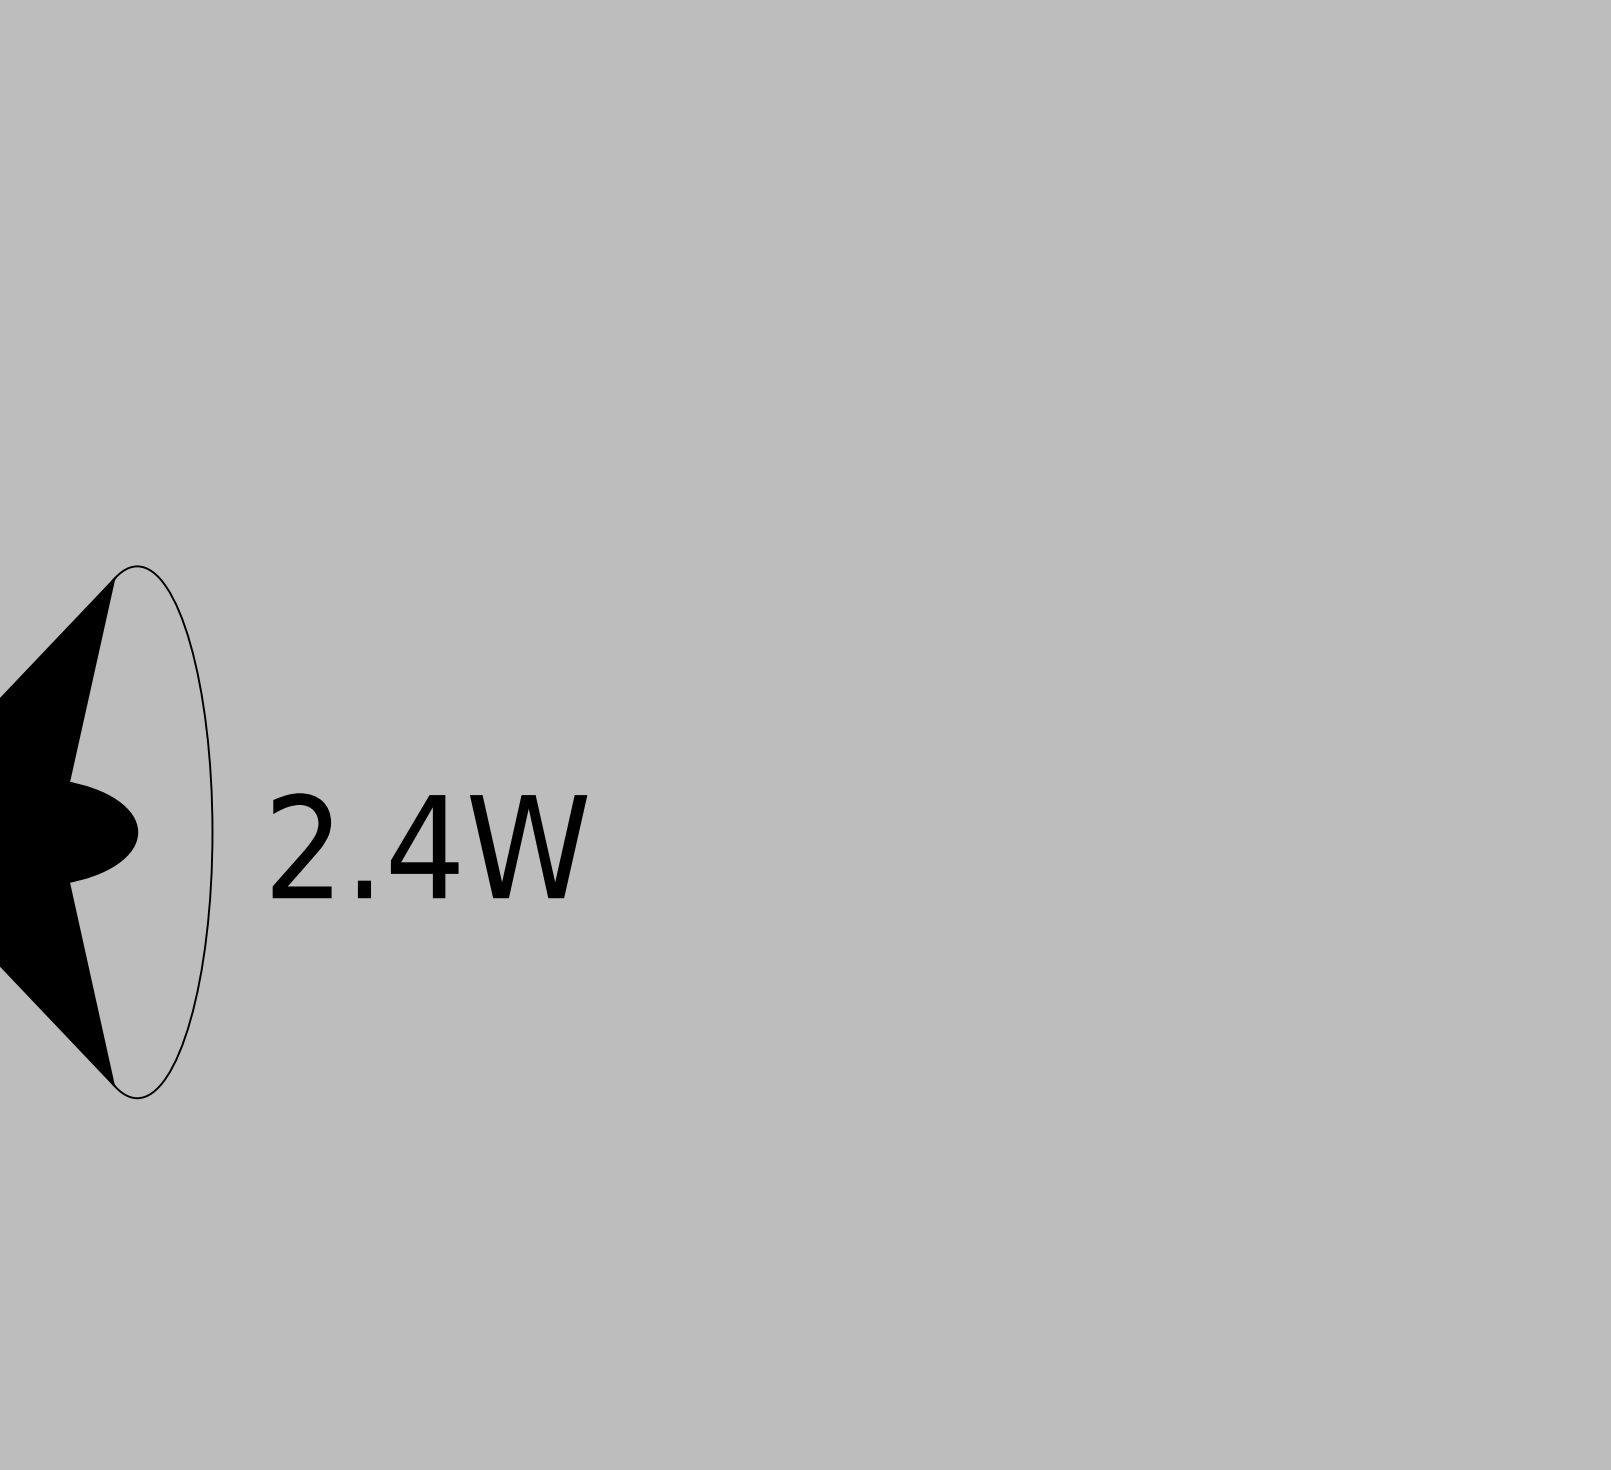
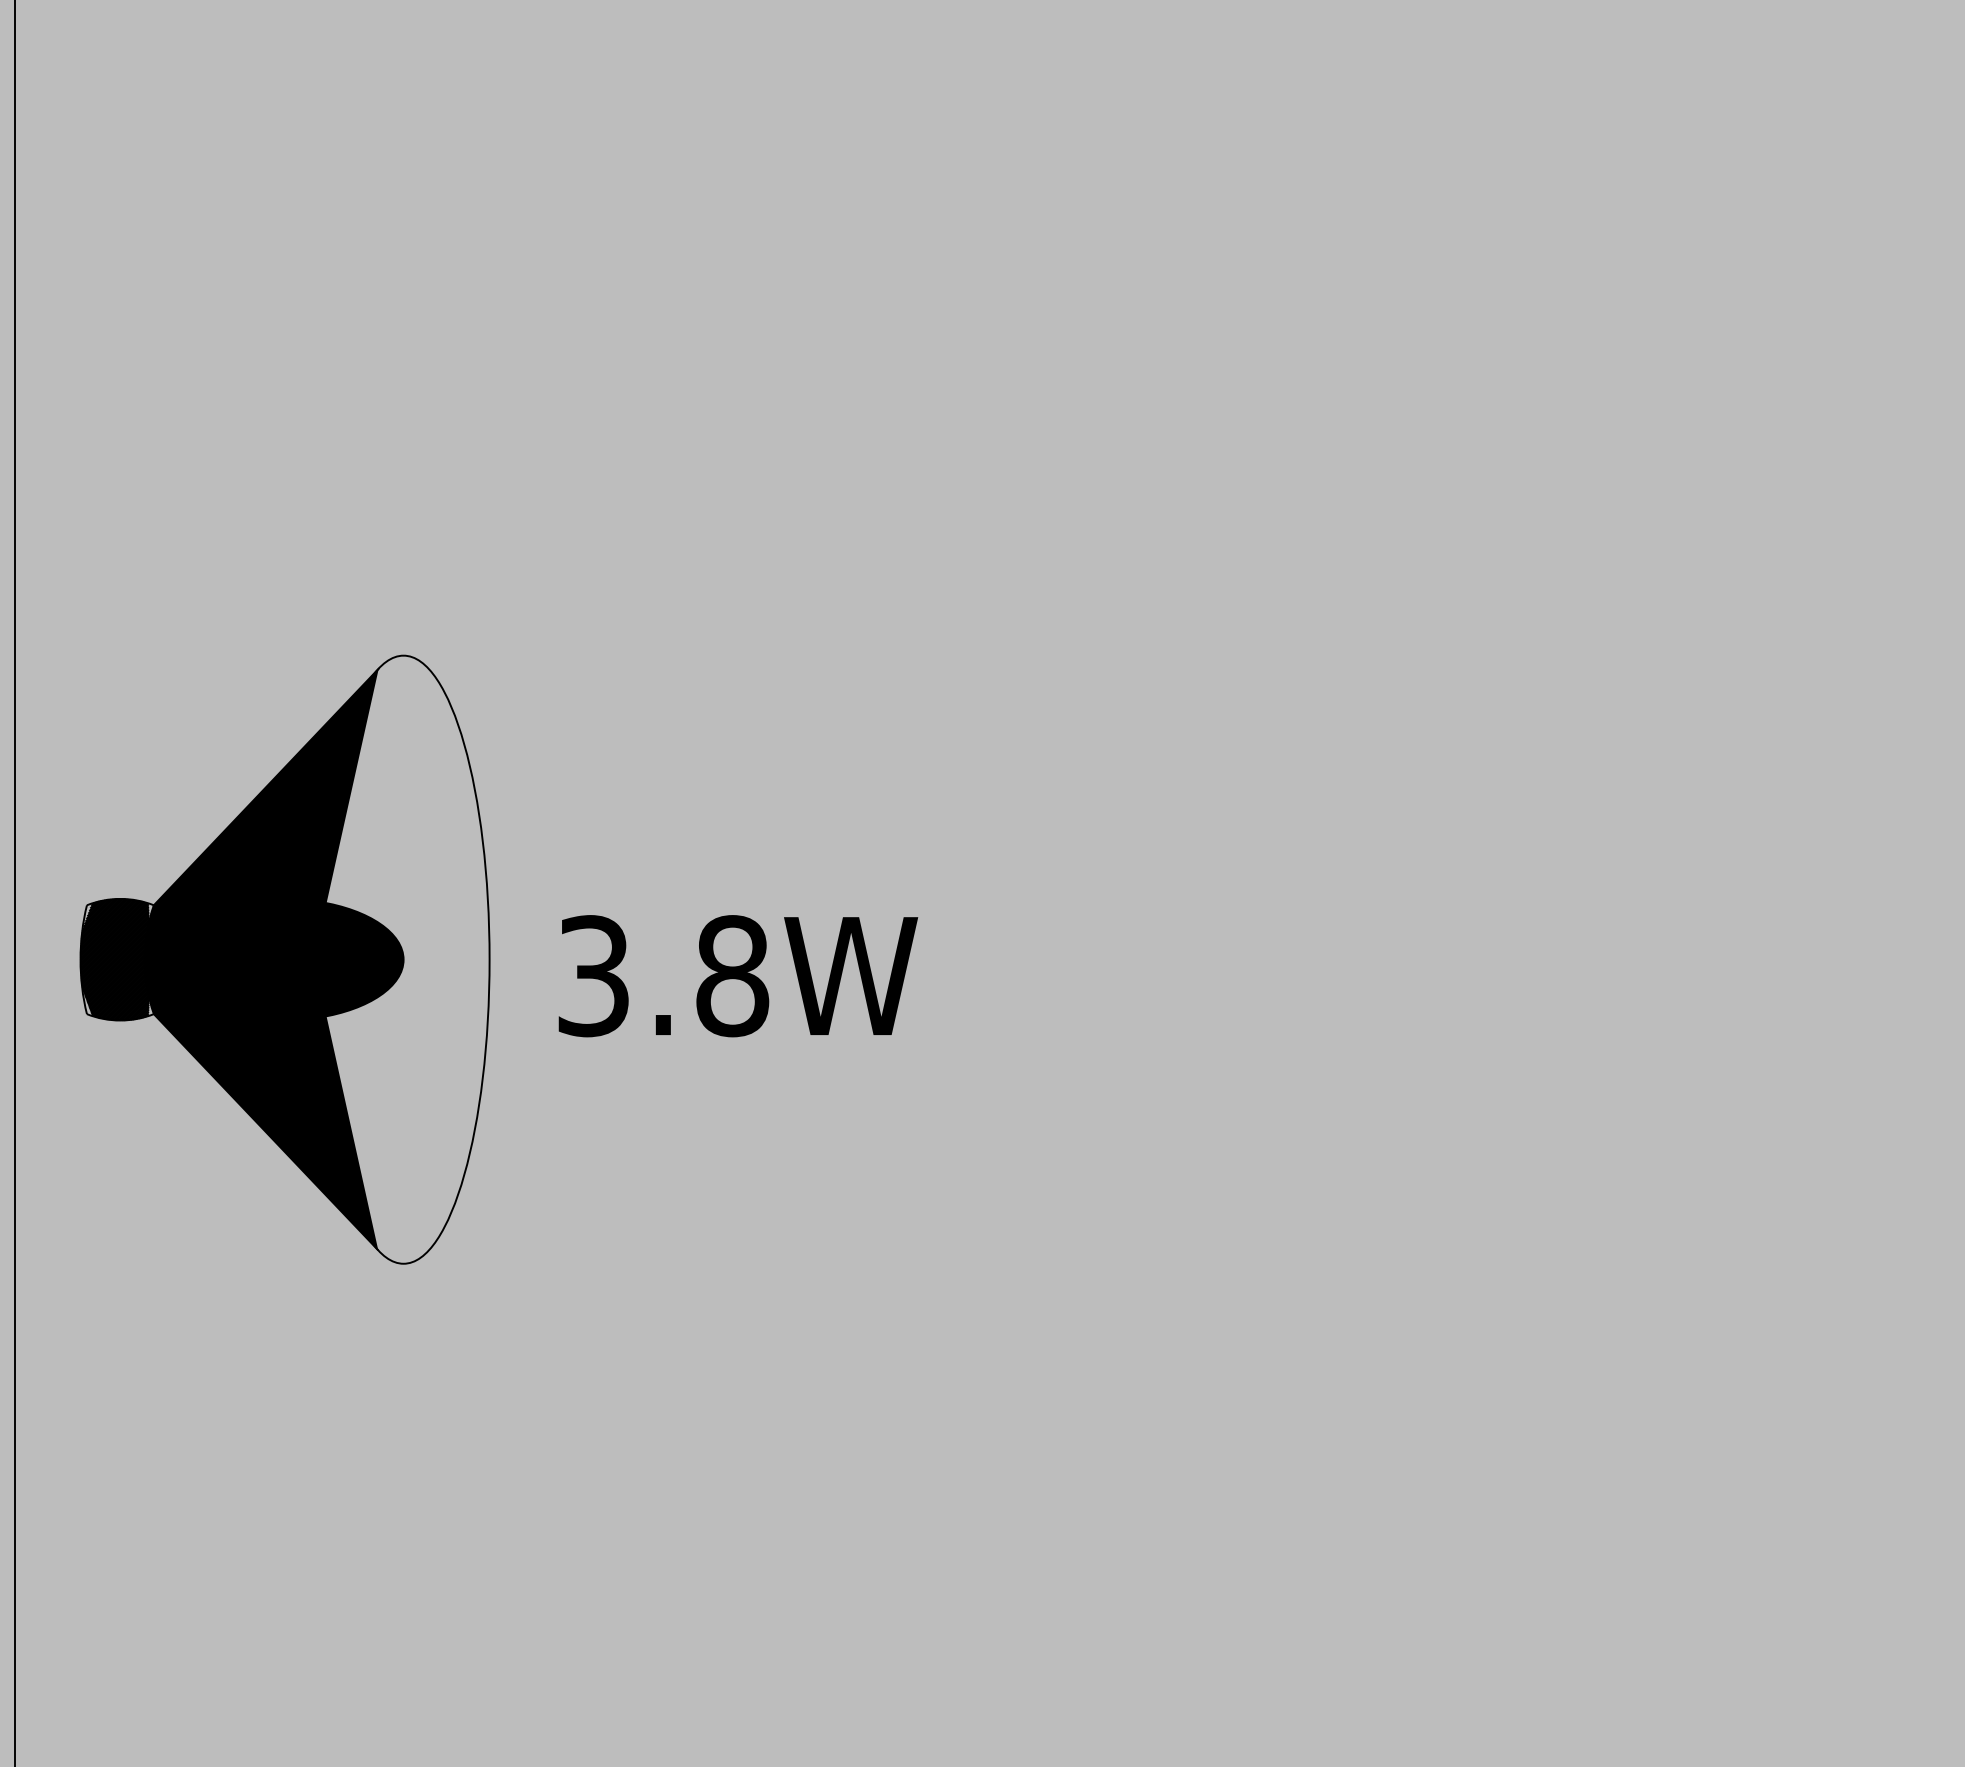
text: (365, 846) -> (664, 976), 2.4W -> 3.8W

